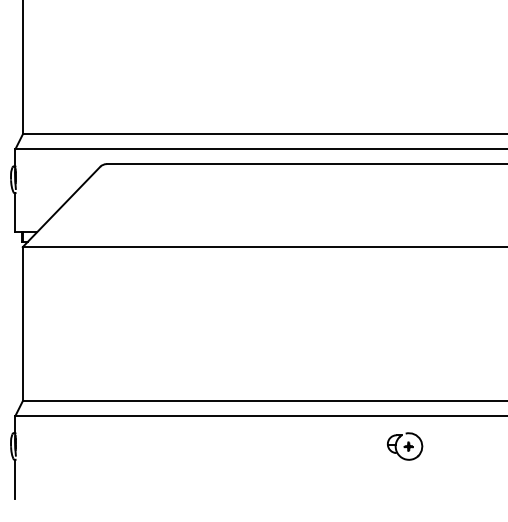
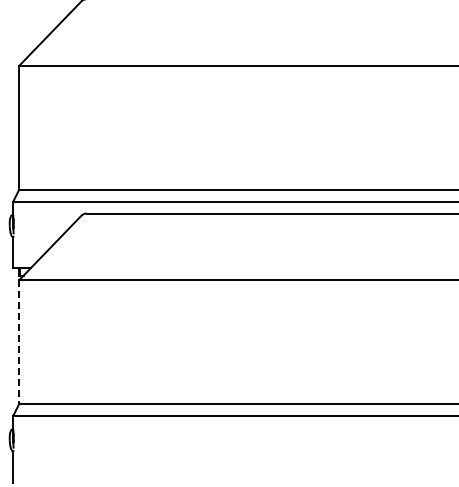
line: (23, 324) -> (19, 342), solid -> dashed
part: (405, 446) -> (326, 440), removed

